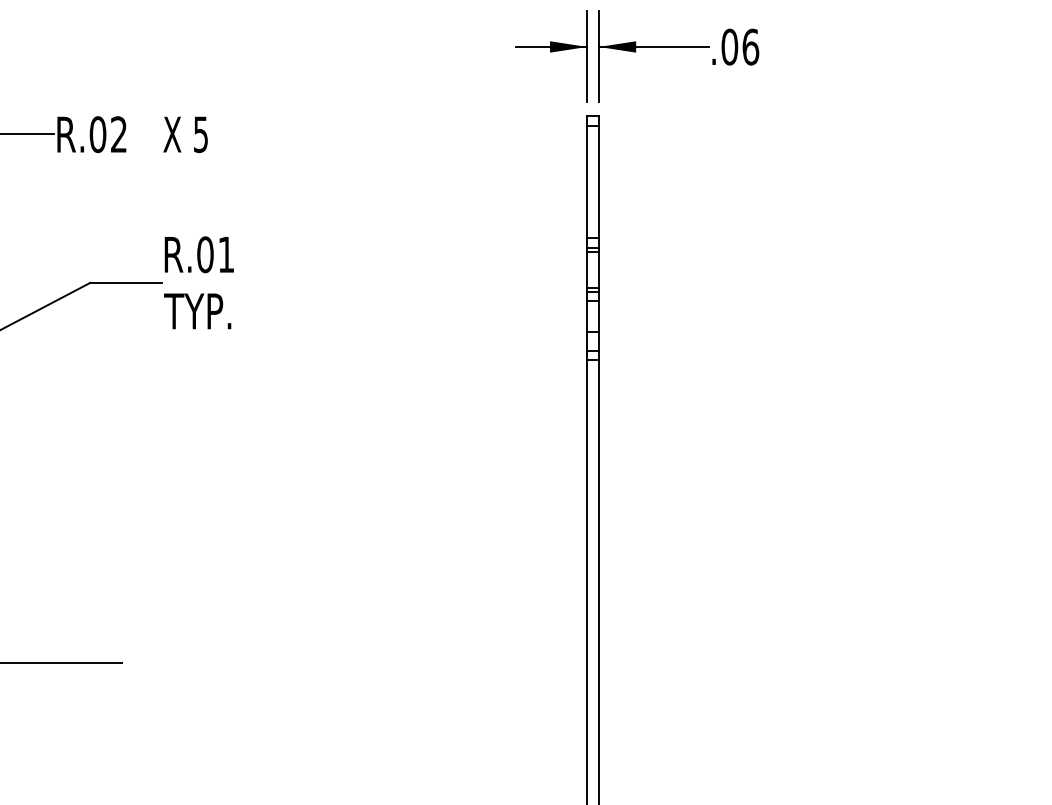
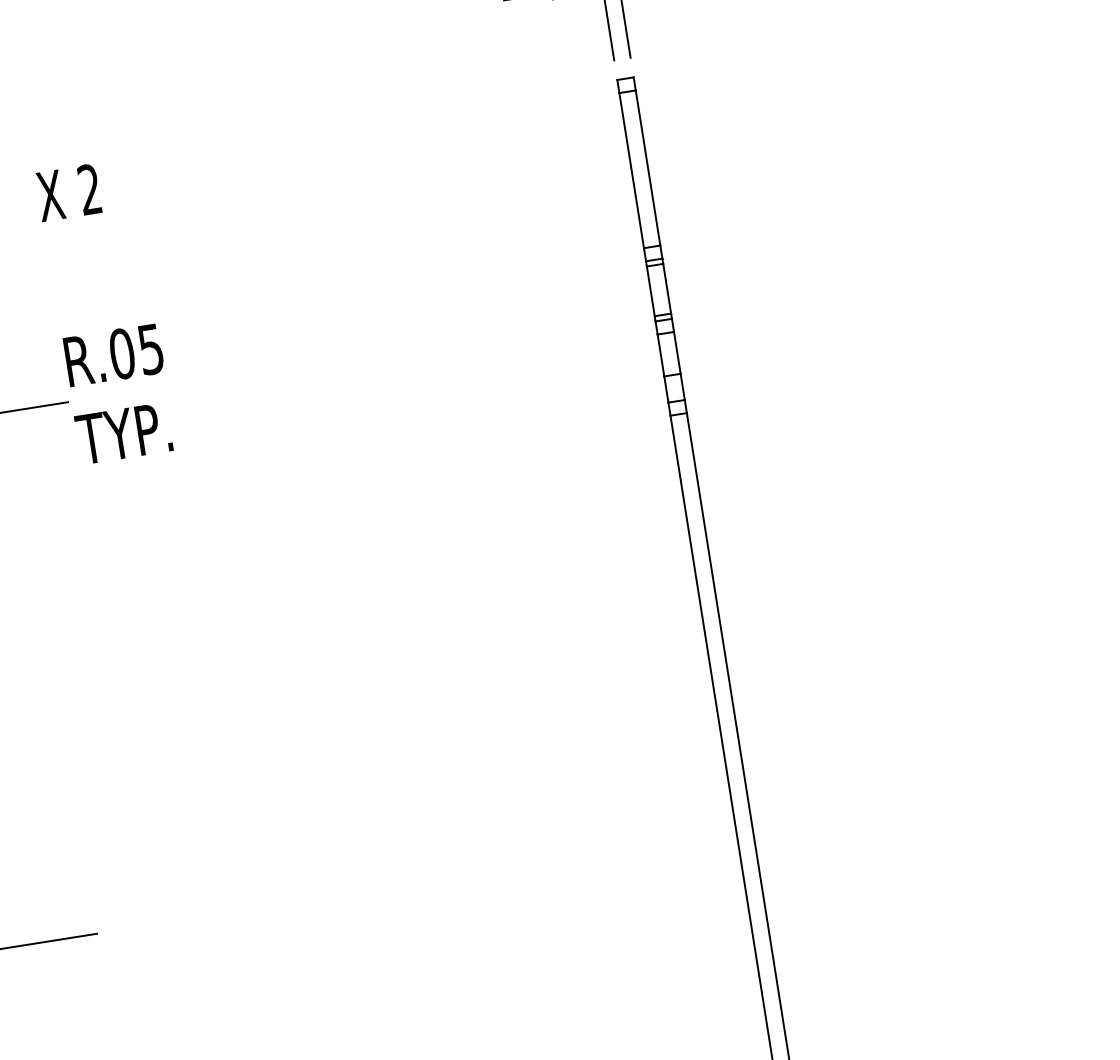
text: (200, 134) -> (89, 189), 5 -> 2
text: (226, 255) -> (151, 350), R.01 -> R.05

